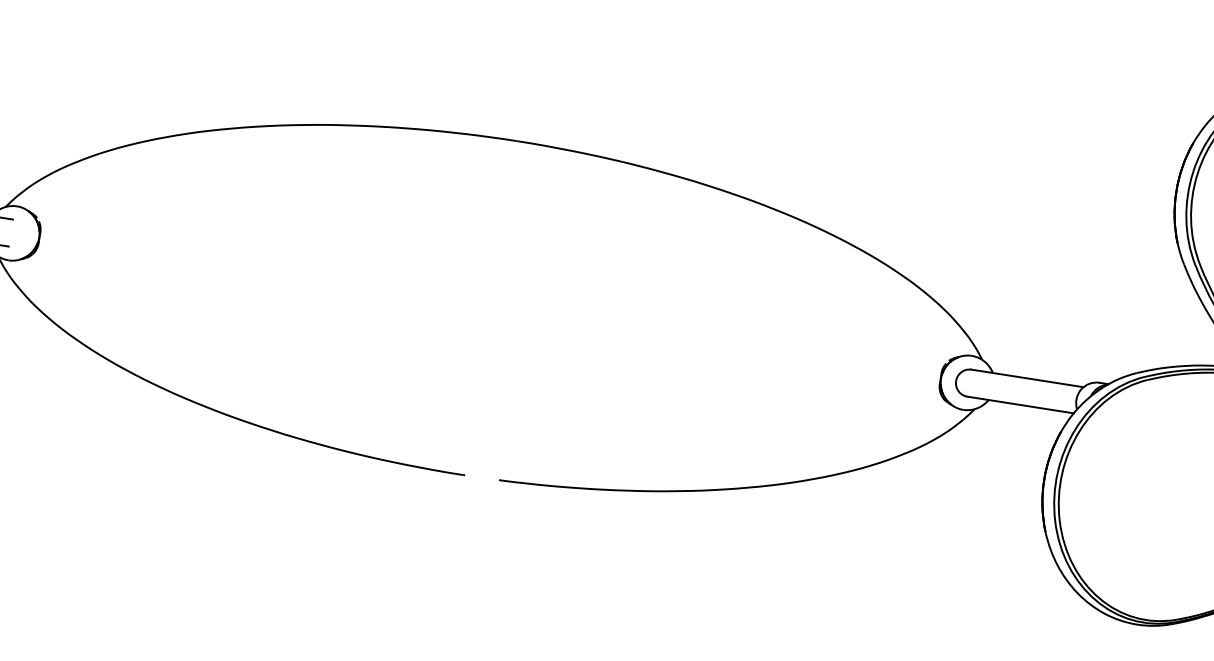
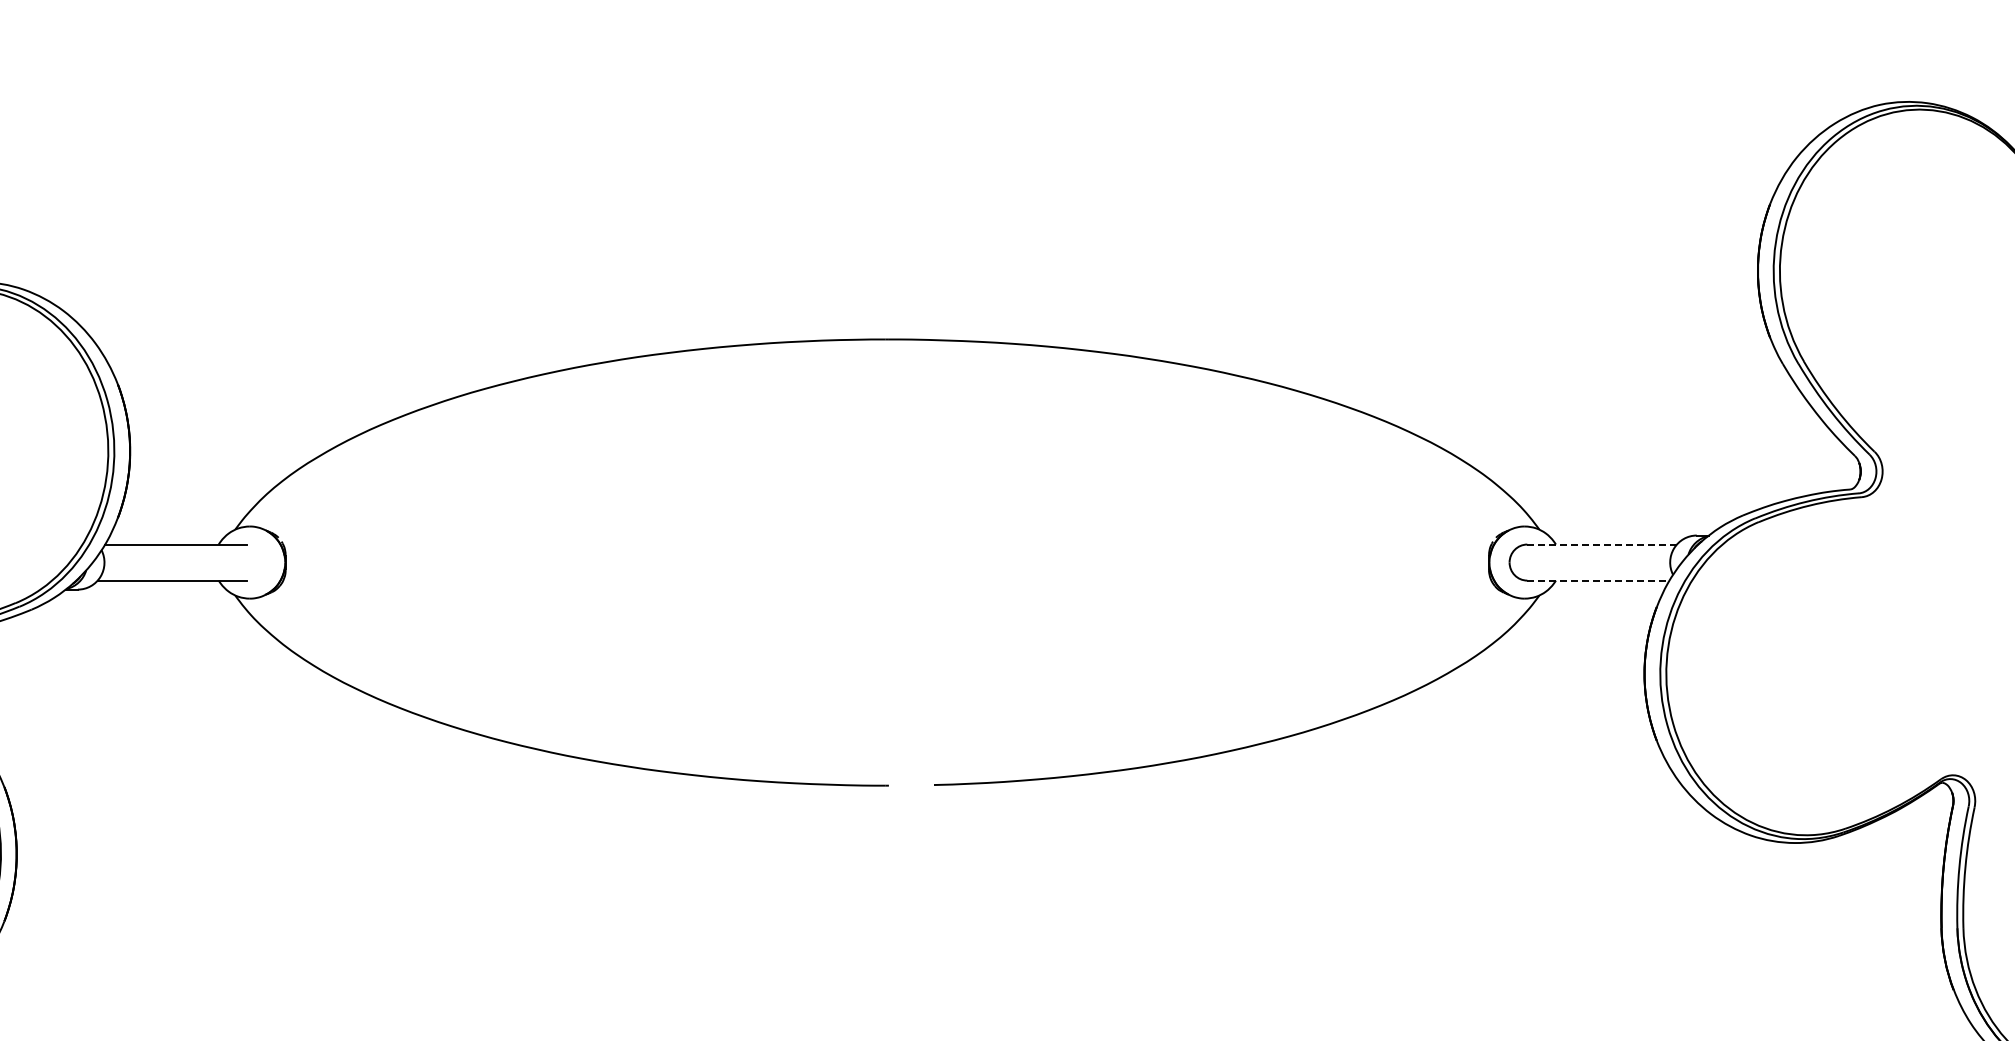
line: (1027, 378) -> (1602, 544), solid -> dashed
line: (1020, 404) -> (1598, 580), solid -> dashed

